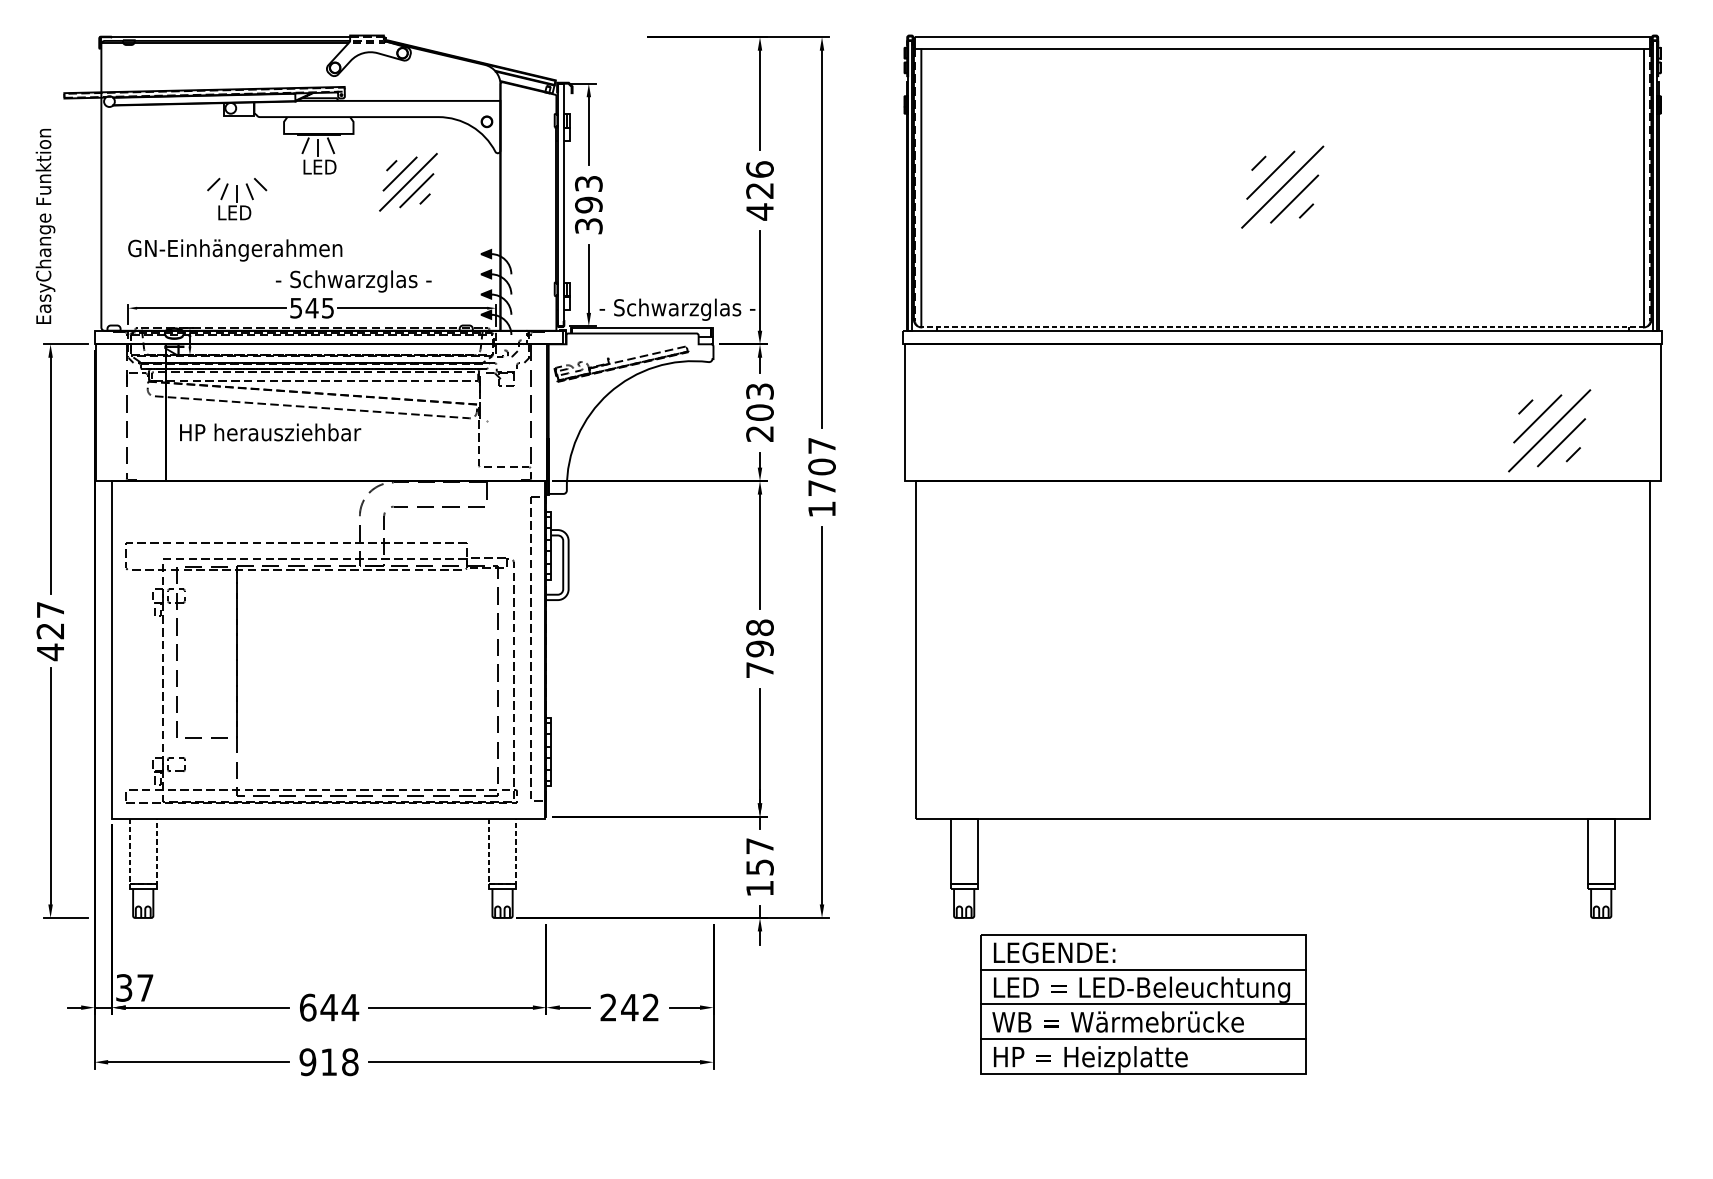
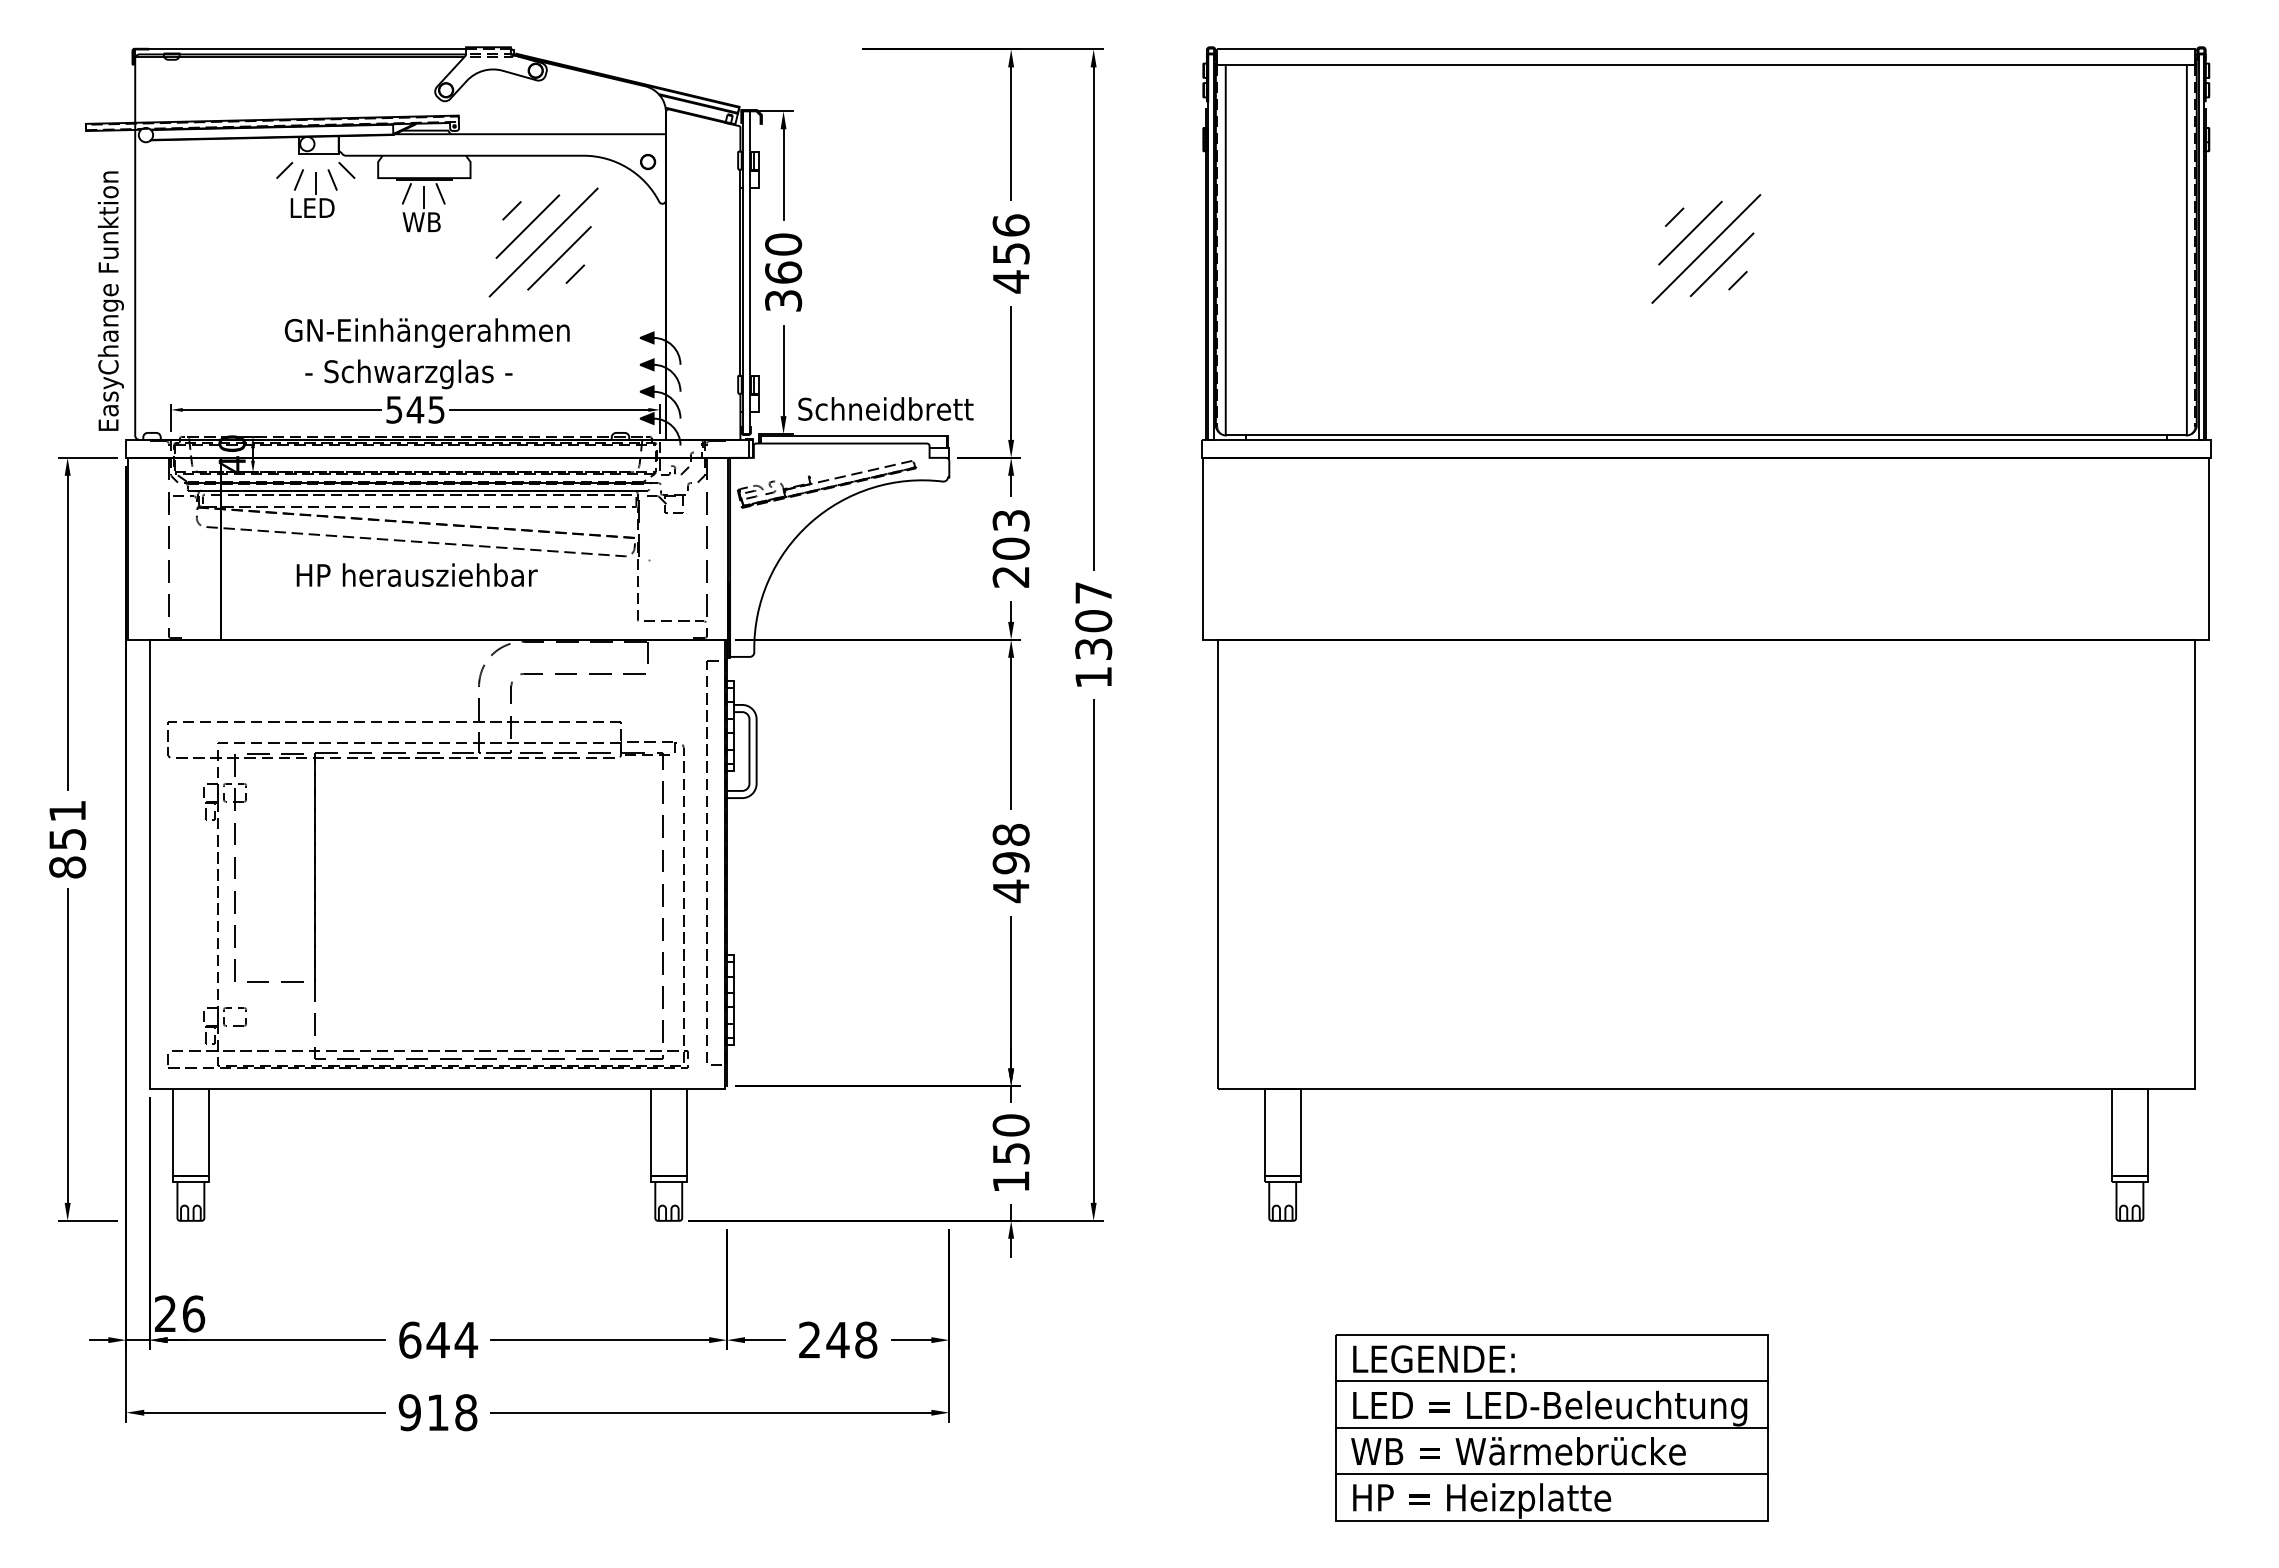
text: (318, 167) -> (424, 222), LED -> WB
part: (408, 182) -> (543, 242), size x1.43
text: (759, 190) -> (1010, 253), 426 -> 456
text: (588, 194) -> (783, 258), 393 -> 360
part: (236, 198) -> (315, 189), moved
text: (45, 225) -> (110, 300), moved
text: (234, 250) -> (426, 332), moved
text: (353, 281) -> (408, 374), moved
text: (676, 309) -> (900, 411), - Schwarzglas - -> Schneidbrett
line: (1282, 327) -> (1706, 435), dashed -> solid
part: (1549, 430) -> (2061, 572), removed
text: (270, 431) -> (416, 574), moved
text: (821, 487) -> (1093, 648), 1707 -> 1307
text: (50, 631) -> (67, 839), 427 -> 851
text: (760, 670) -> (1011, 891), 798 -> 498
text: (759, 846) -> (1010, 1125), 157 -> 150
line: (142, 884) -> (190, 1176), dashed -> solid
line: (502, 884) -> (668, 1176), dashed -> solid
text: (134, 987) -> (179, 1313), 37 -> 26
part: (1142, 1004) -> (1551, 1427), moved
text: (651, 1007) -> (866, 1339), 242 -> 248

